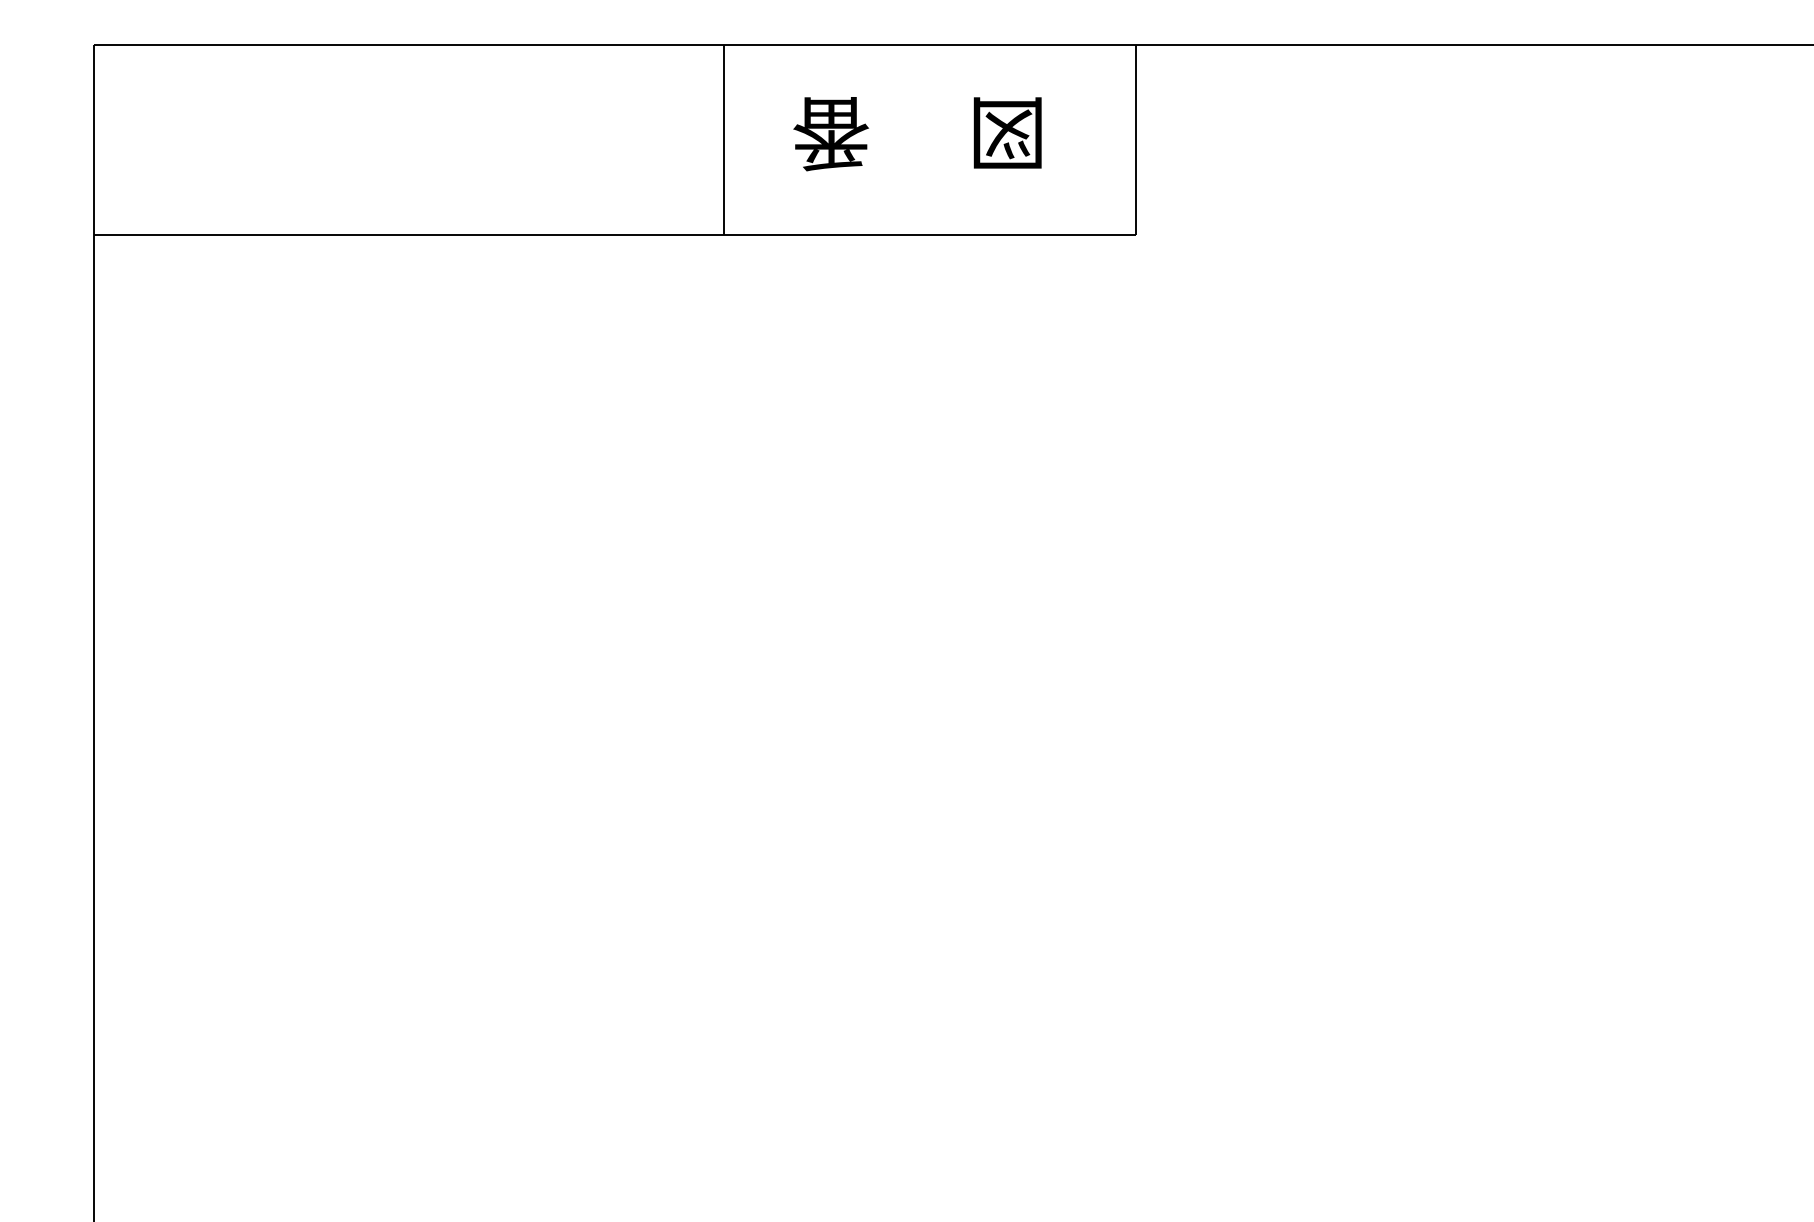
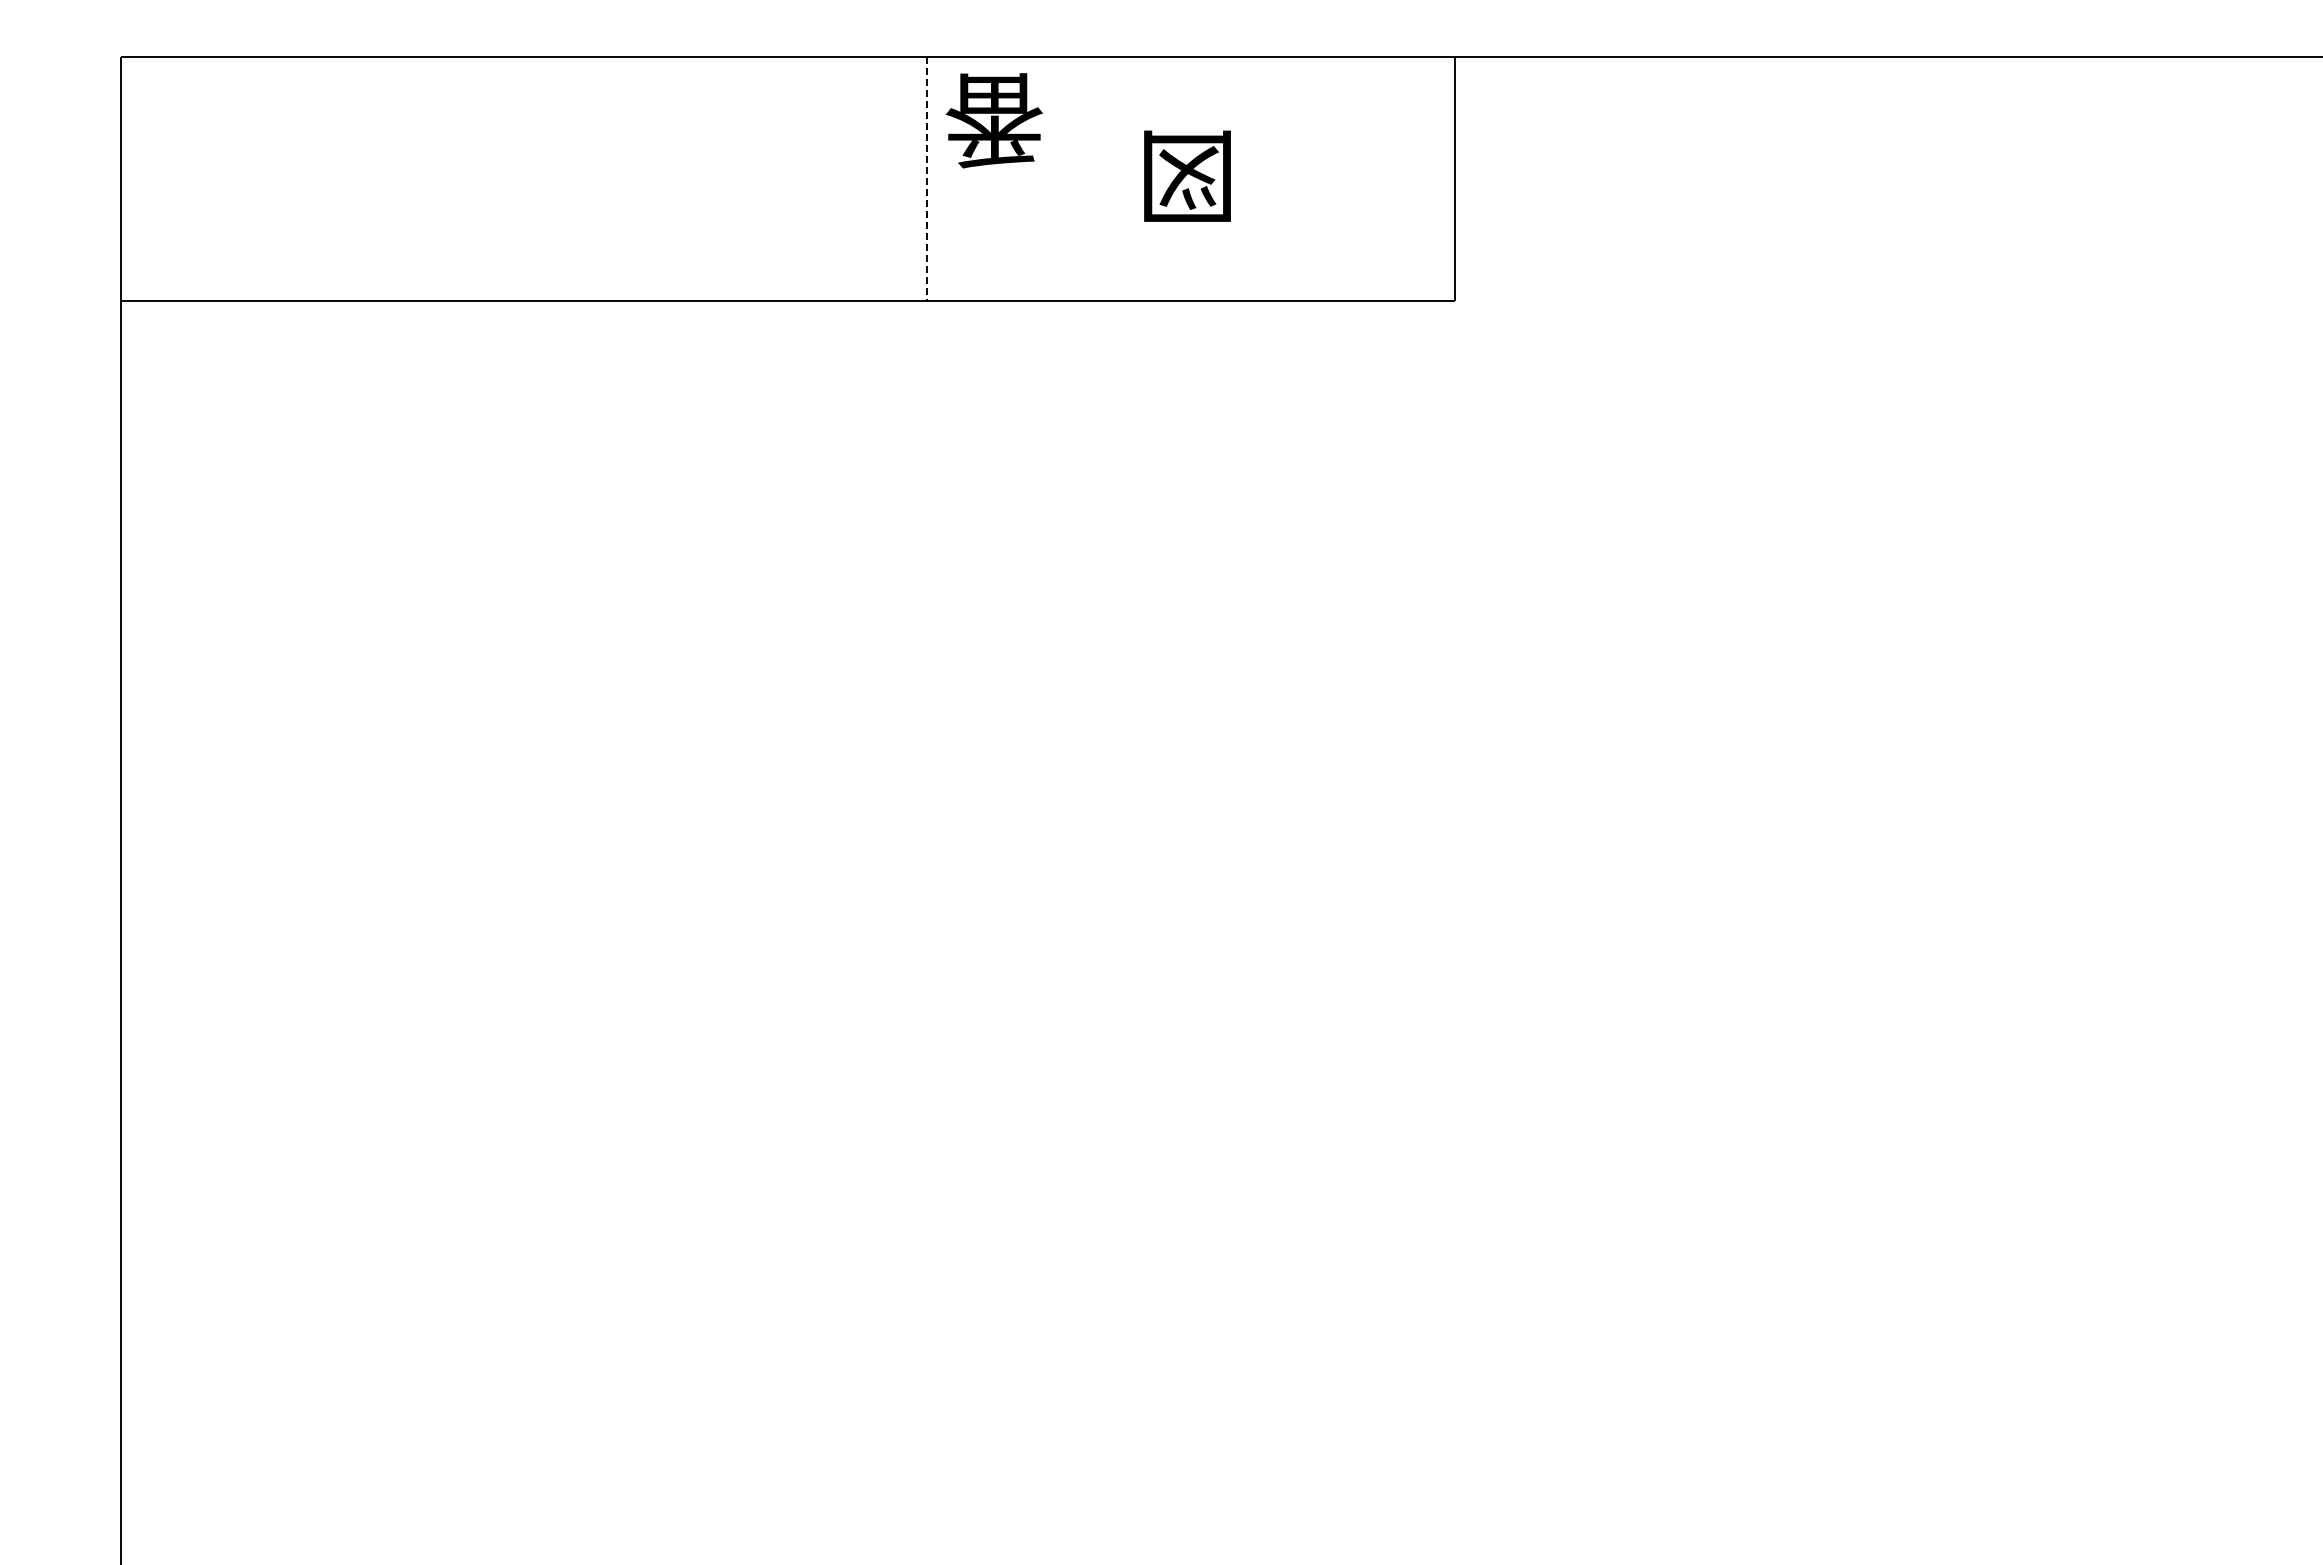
text: (1007, 132) -> (1187, 175), moved
text: (830, 133) -> (993, 120), moved
line: (724, 140) -> (927, 179), solid -> dashed

